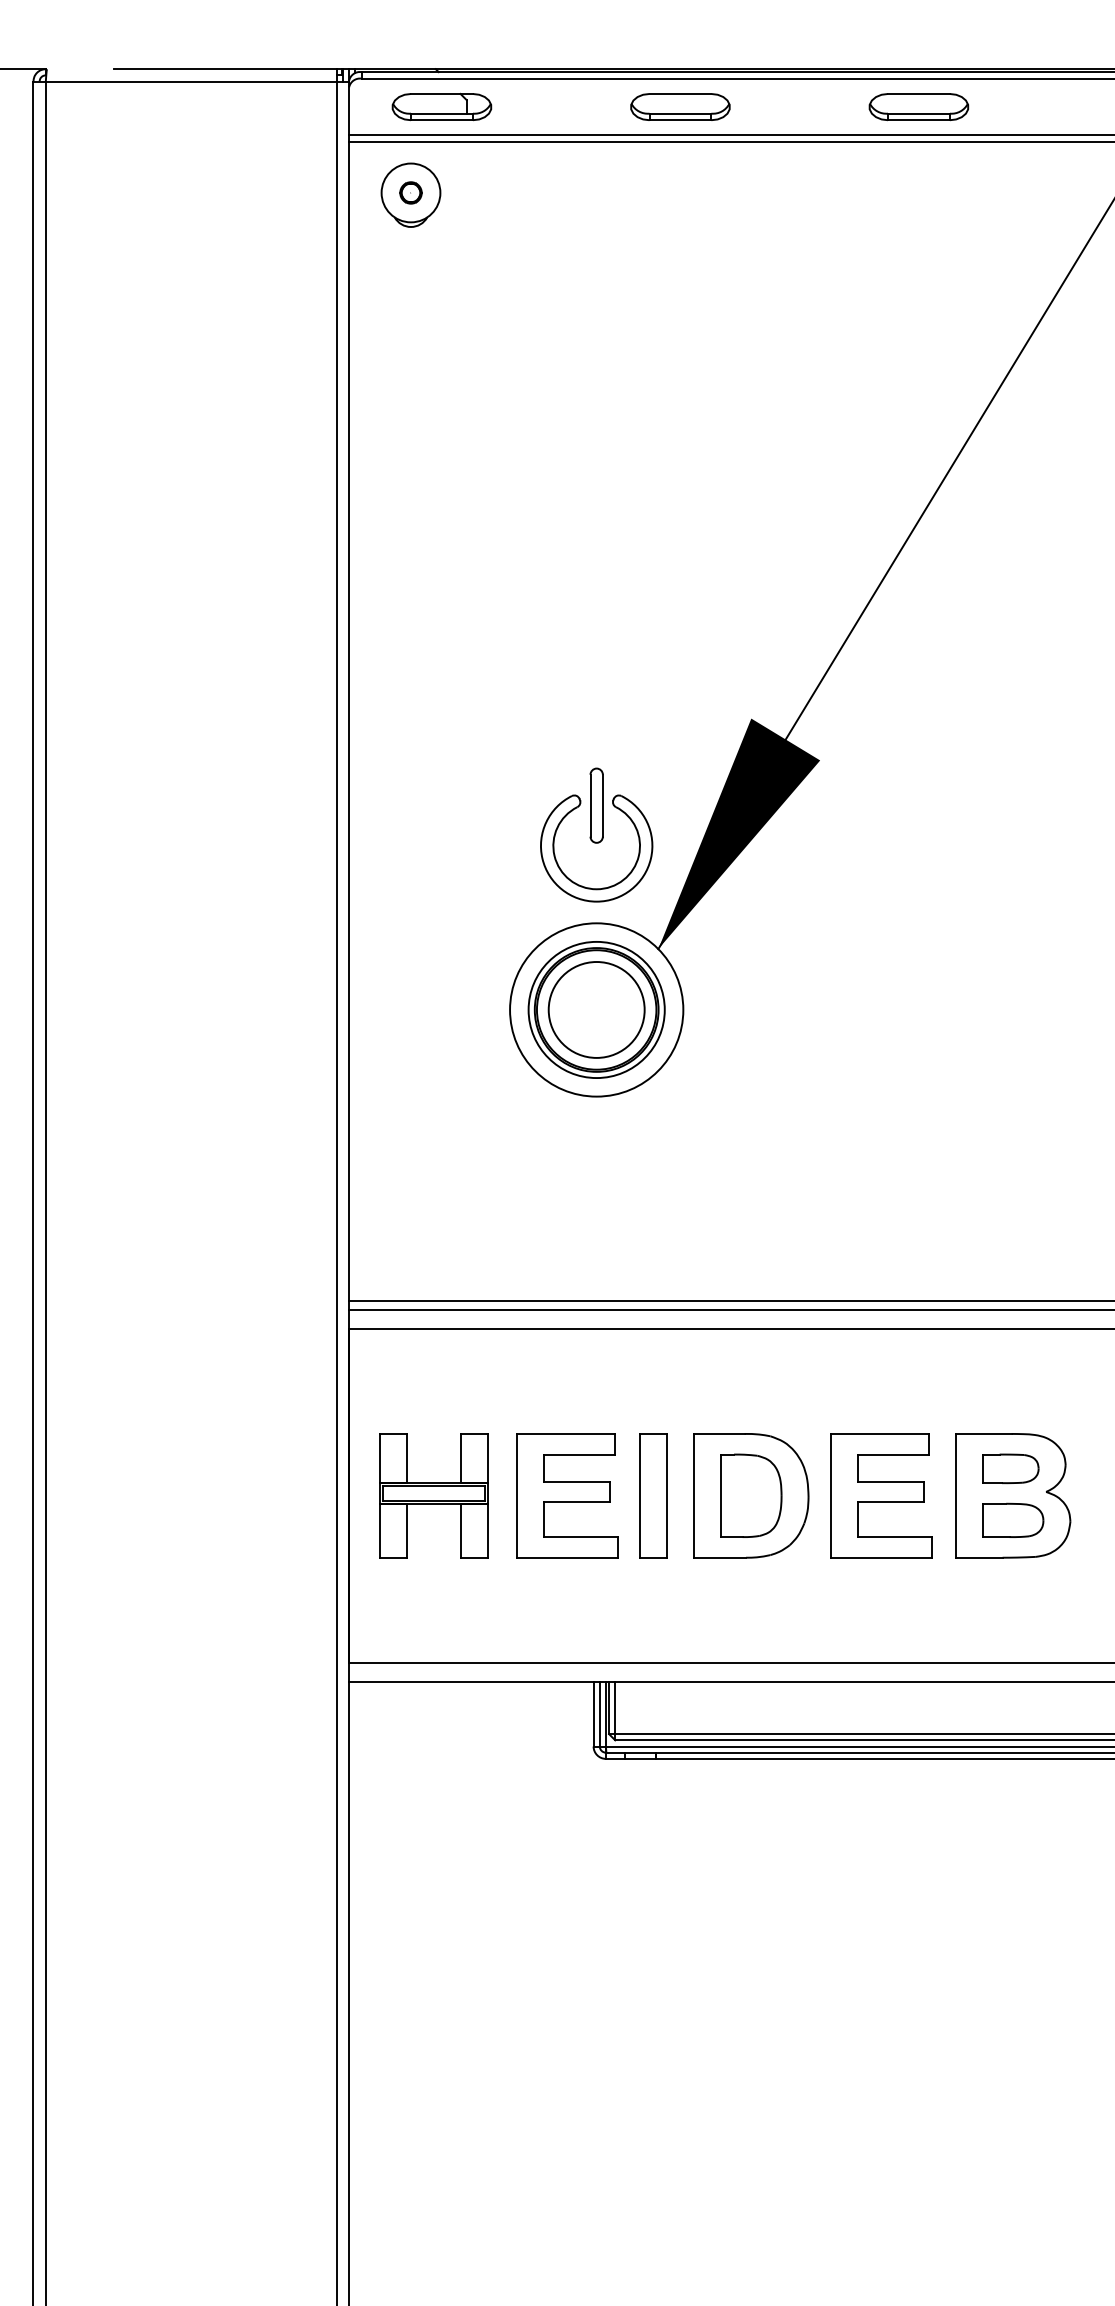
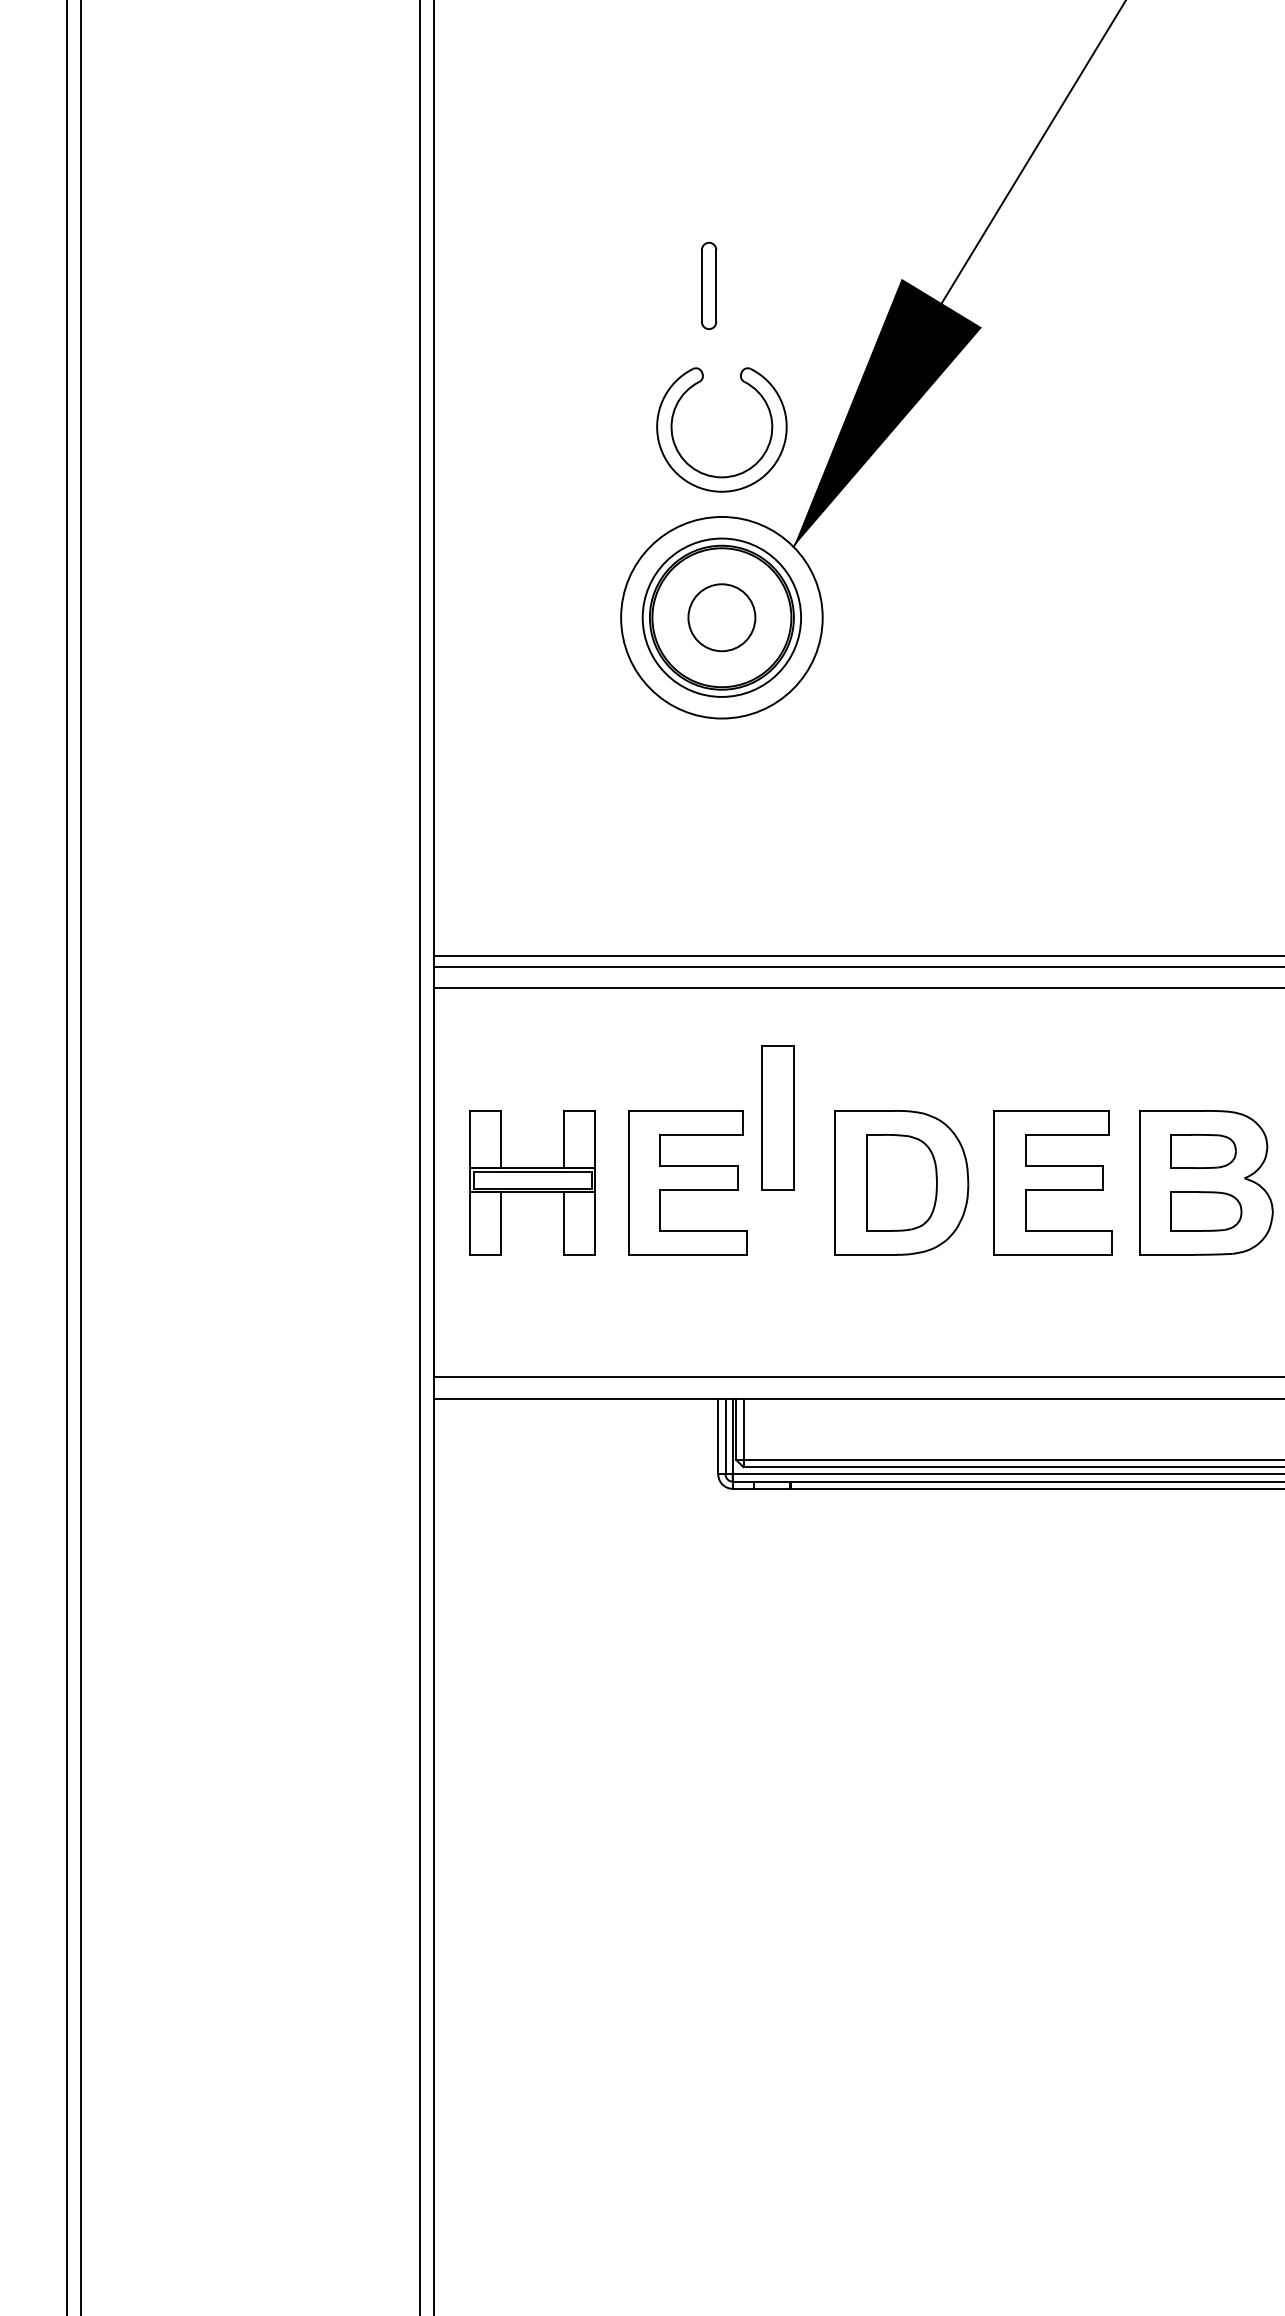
part: (596, 805) -> (708, 285), moved
circle: (596, 1009) -> (721, 617), size x0.6
part: (653, 1495) -> (777, 1117), moved

